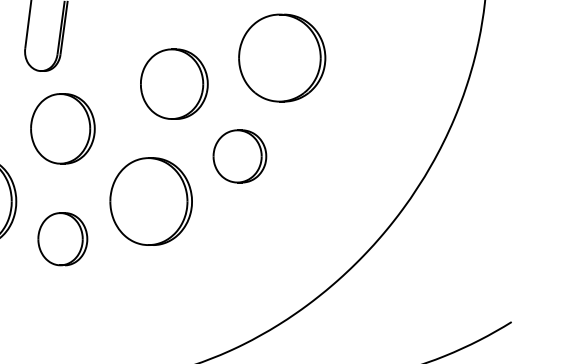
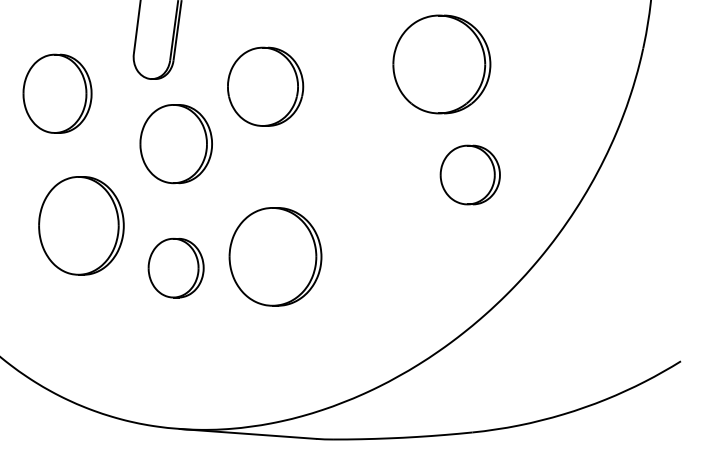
part: (281, 58) -> (441, 64), moved
part: (174, 83) -> (265, 86), moved
part: (239, 155) -> (469, 174), moved
part: (151, 201) -> (275, 256), moved

